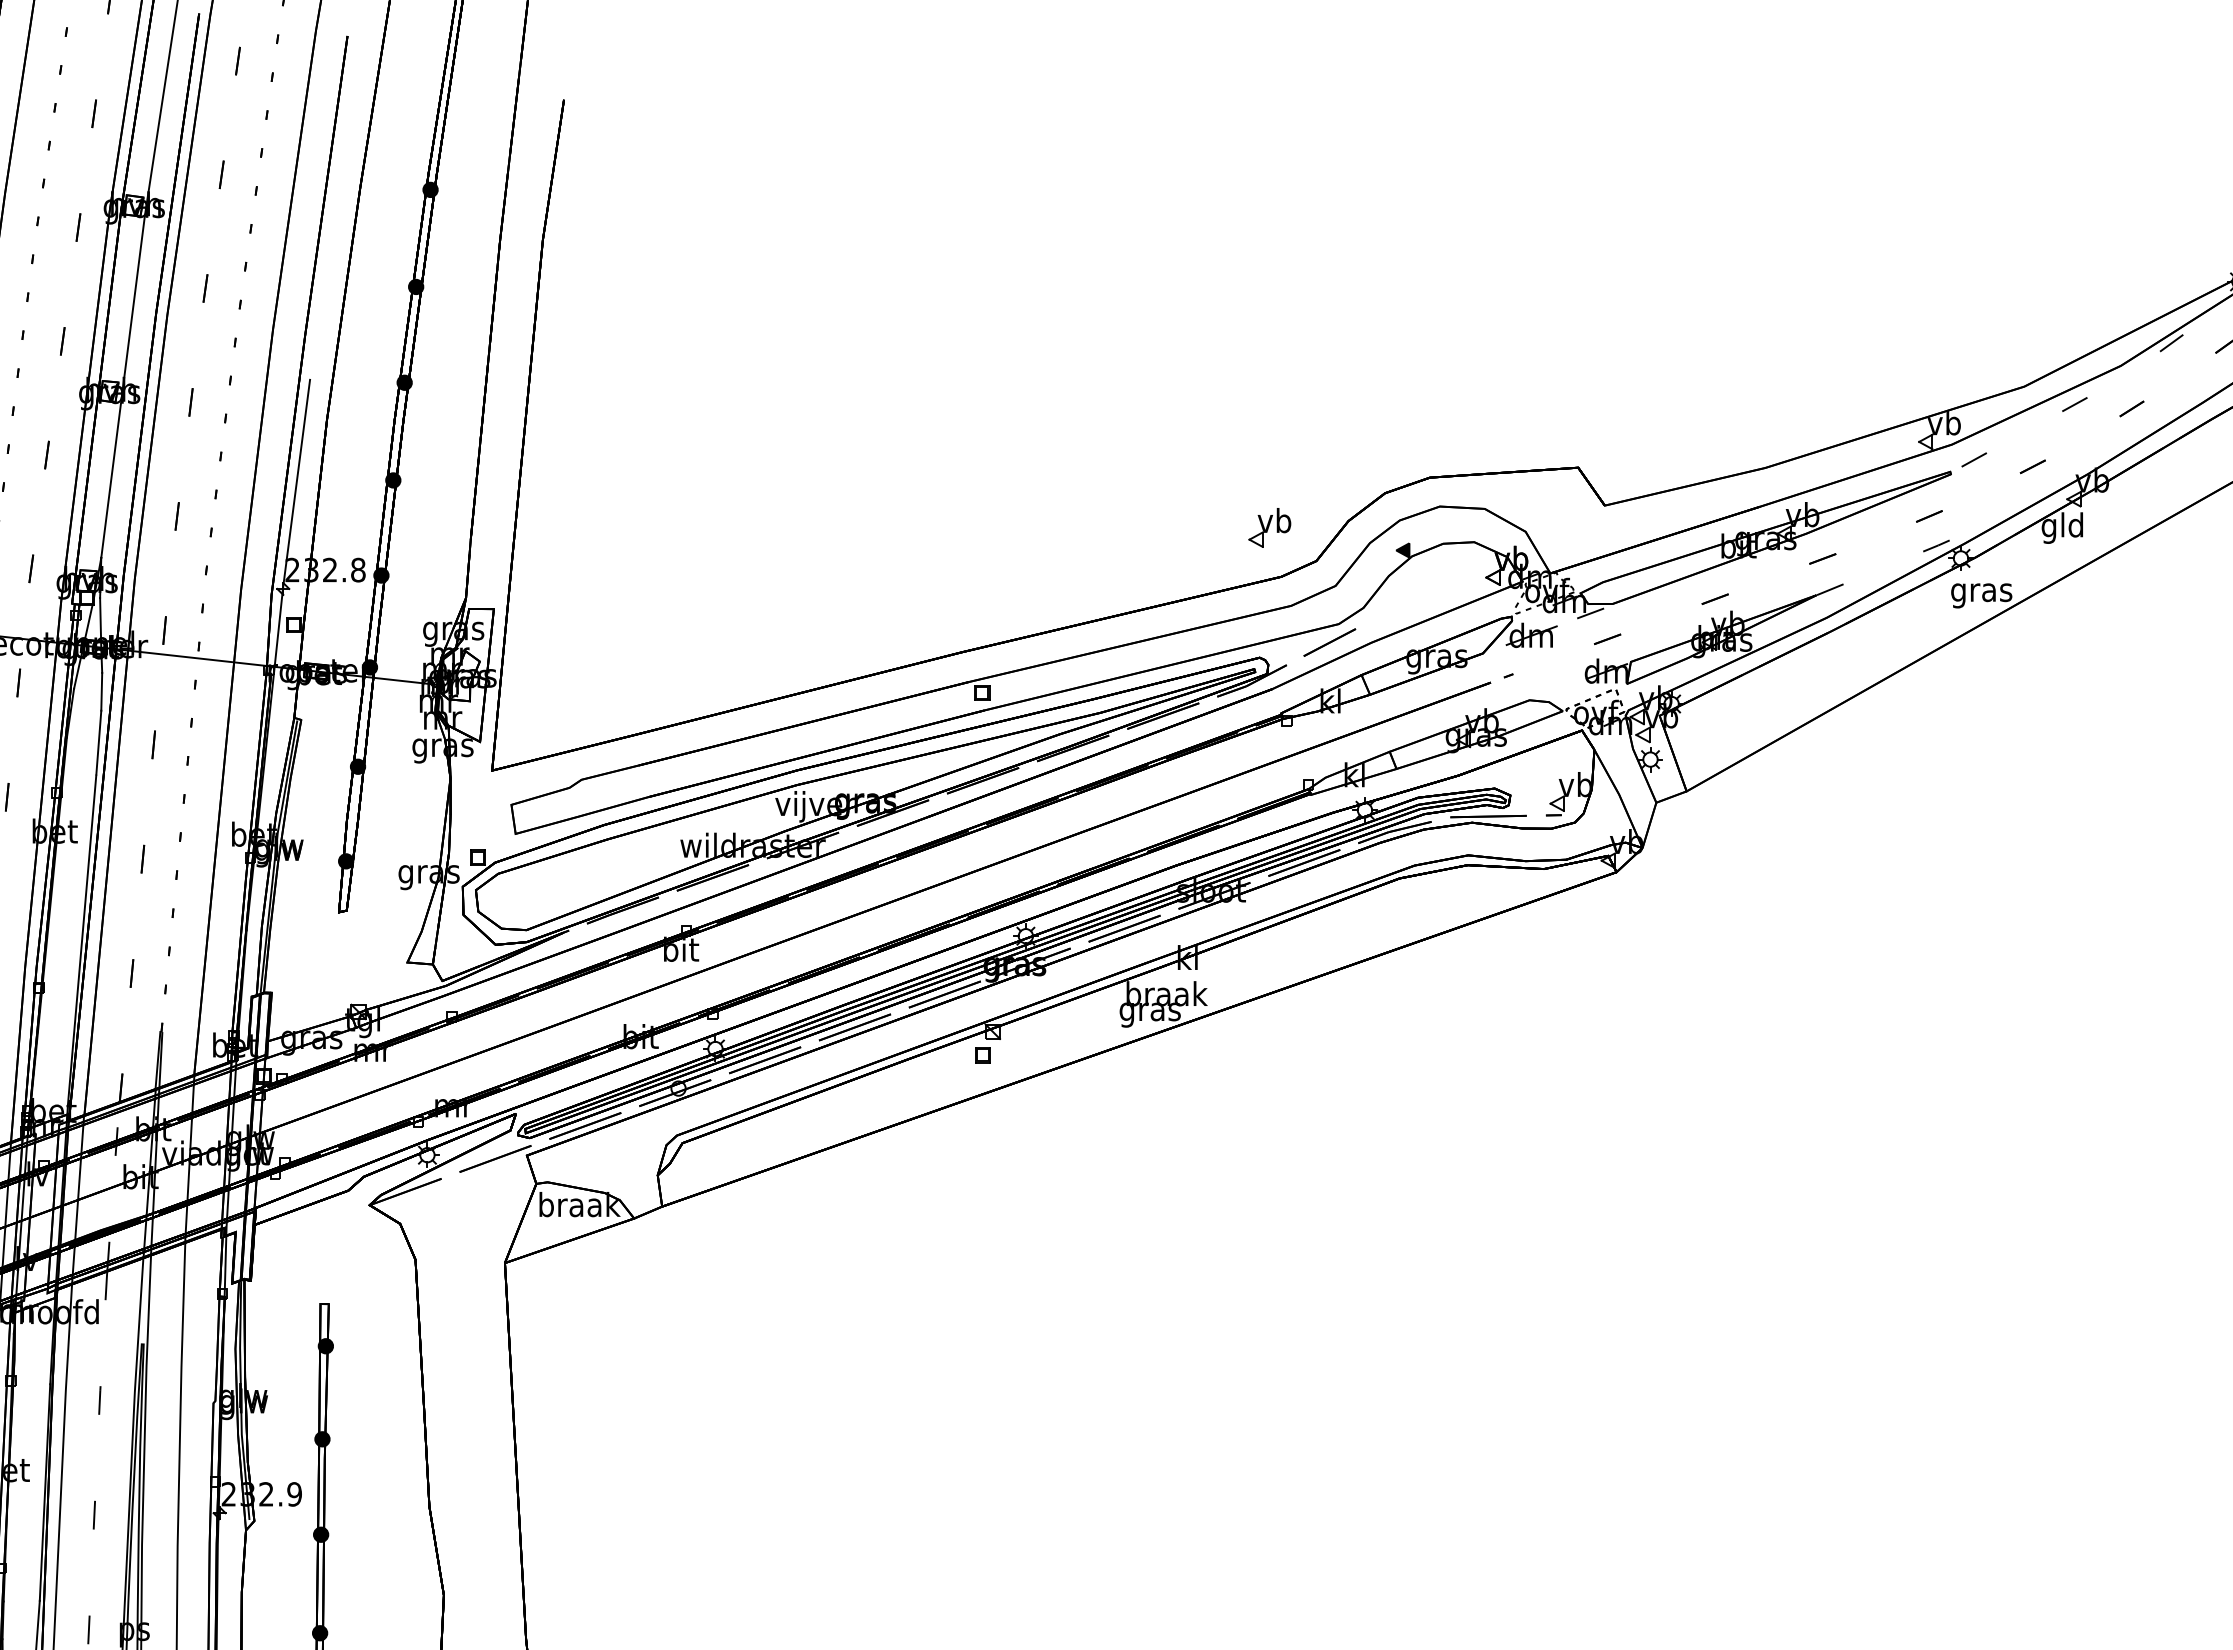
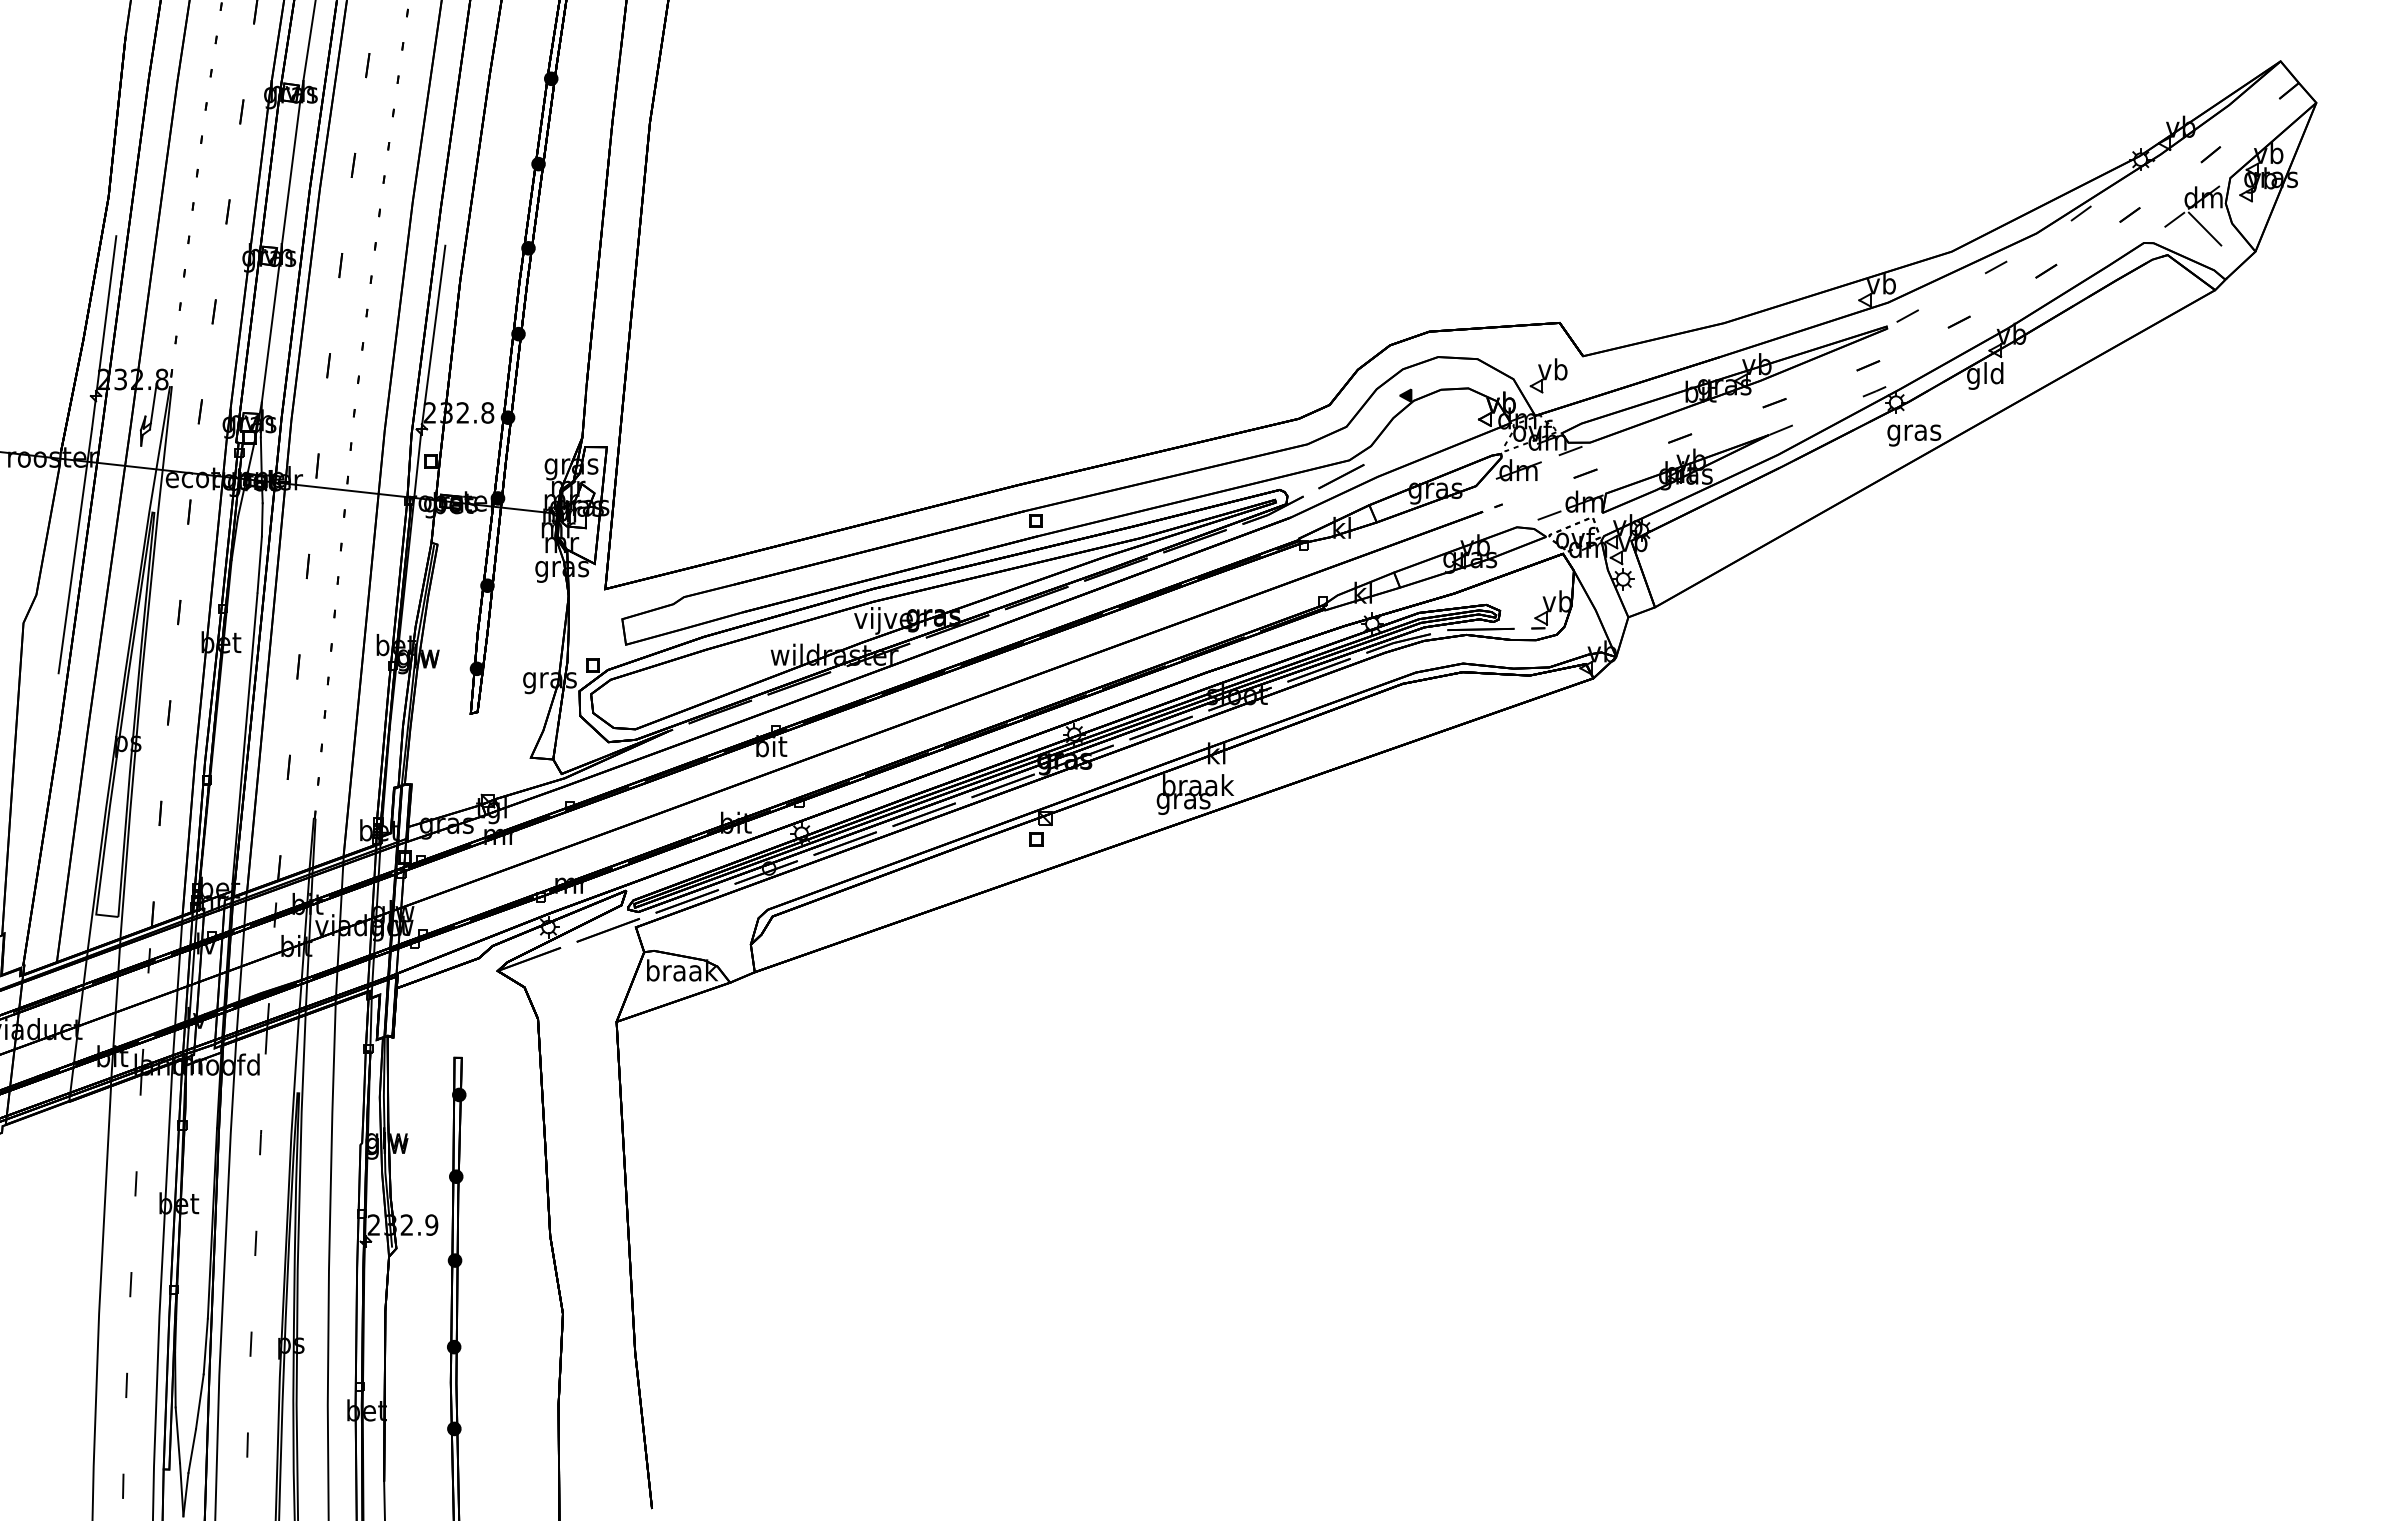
part: (1269, 527) -> (1548, 375), moved
line: (1566, 686) -> (1549, 515), added

